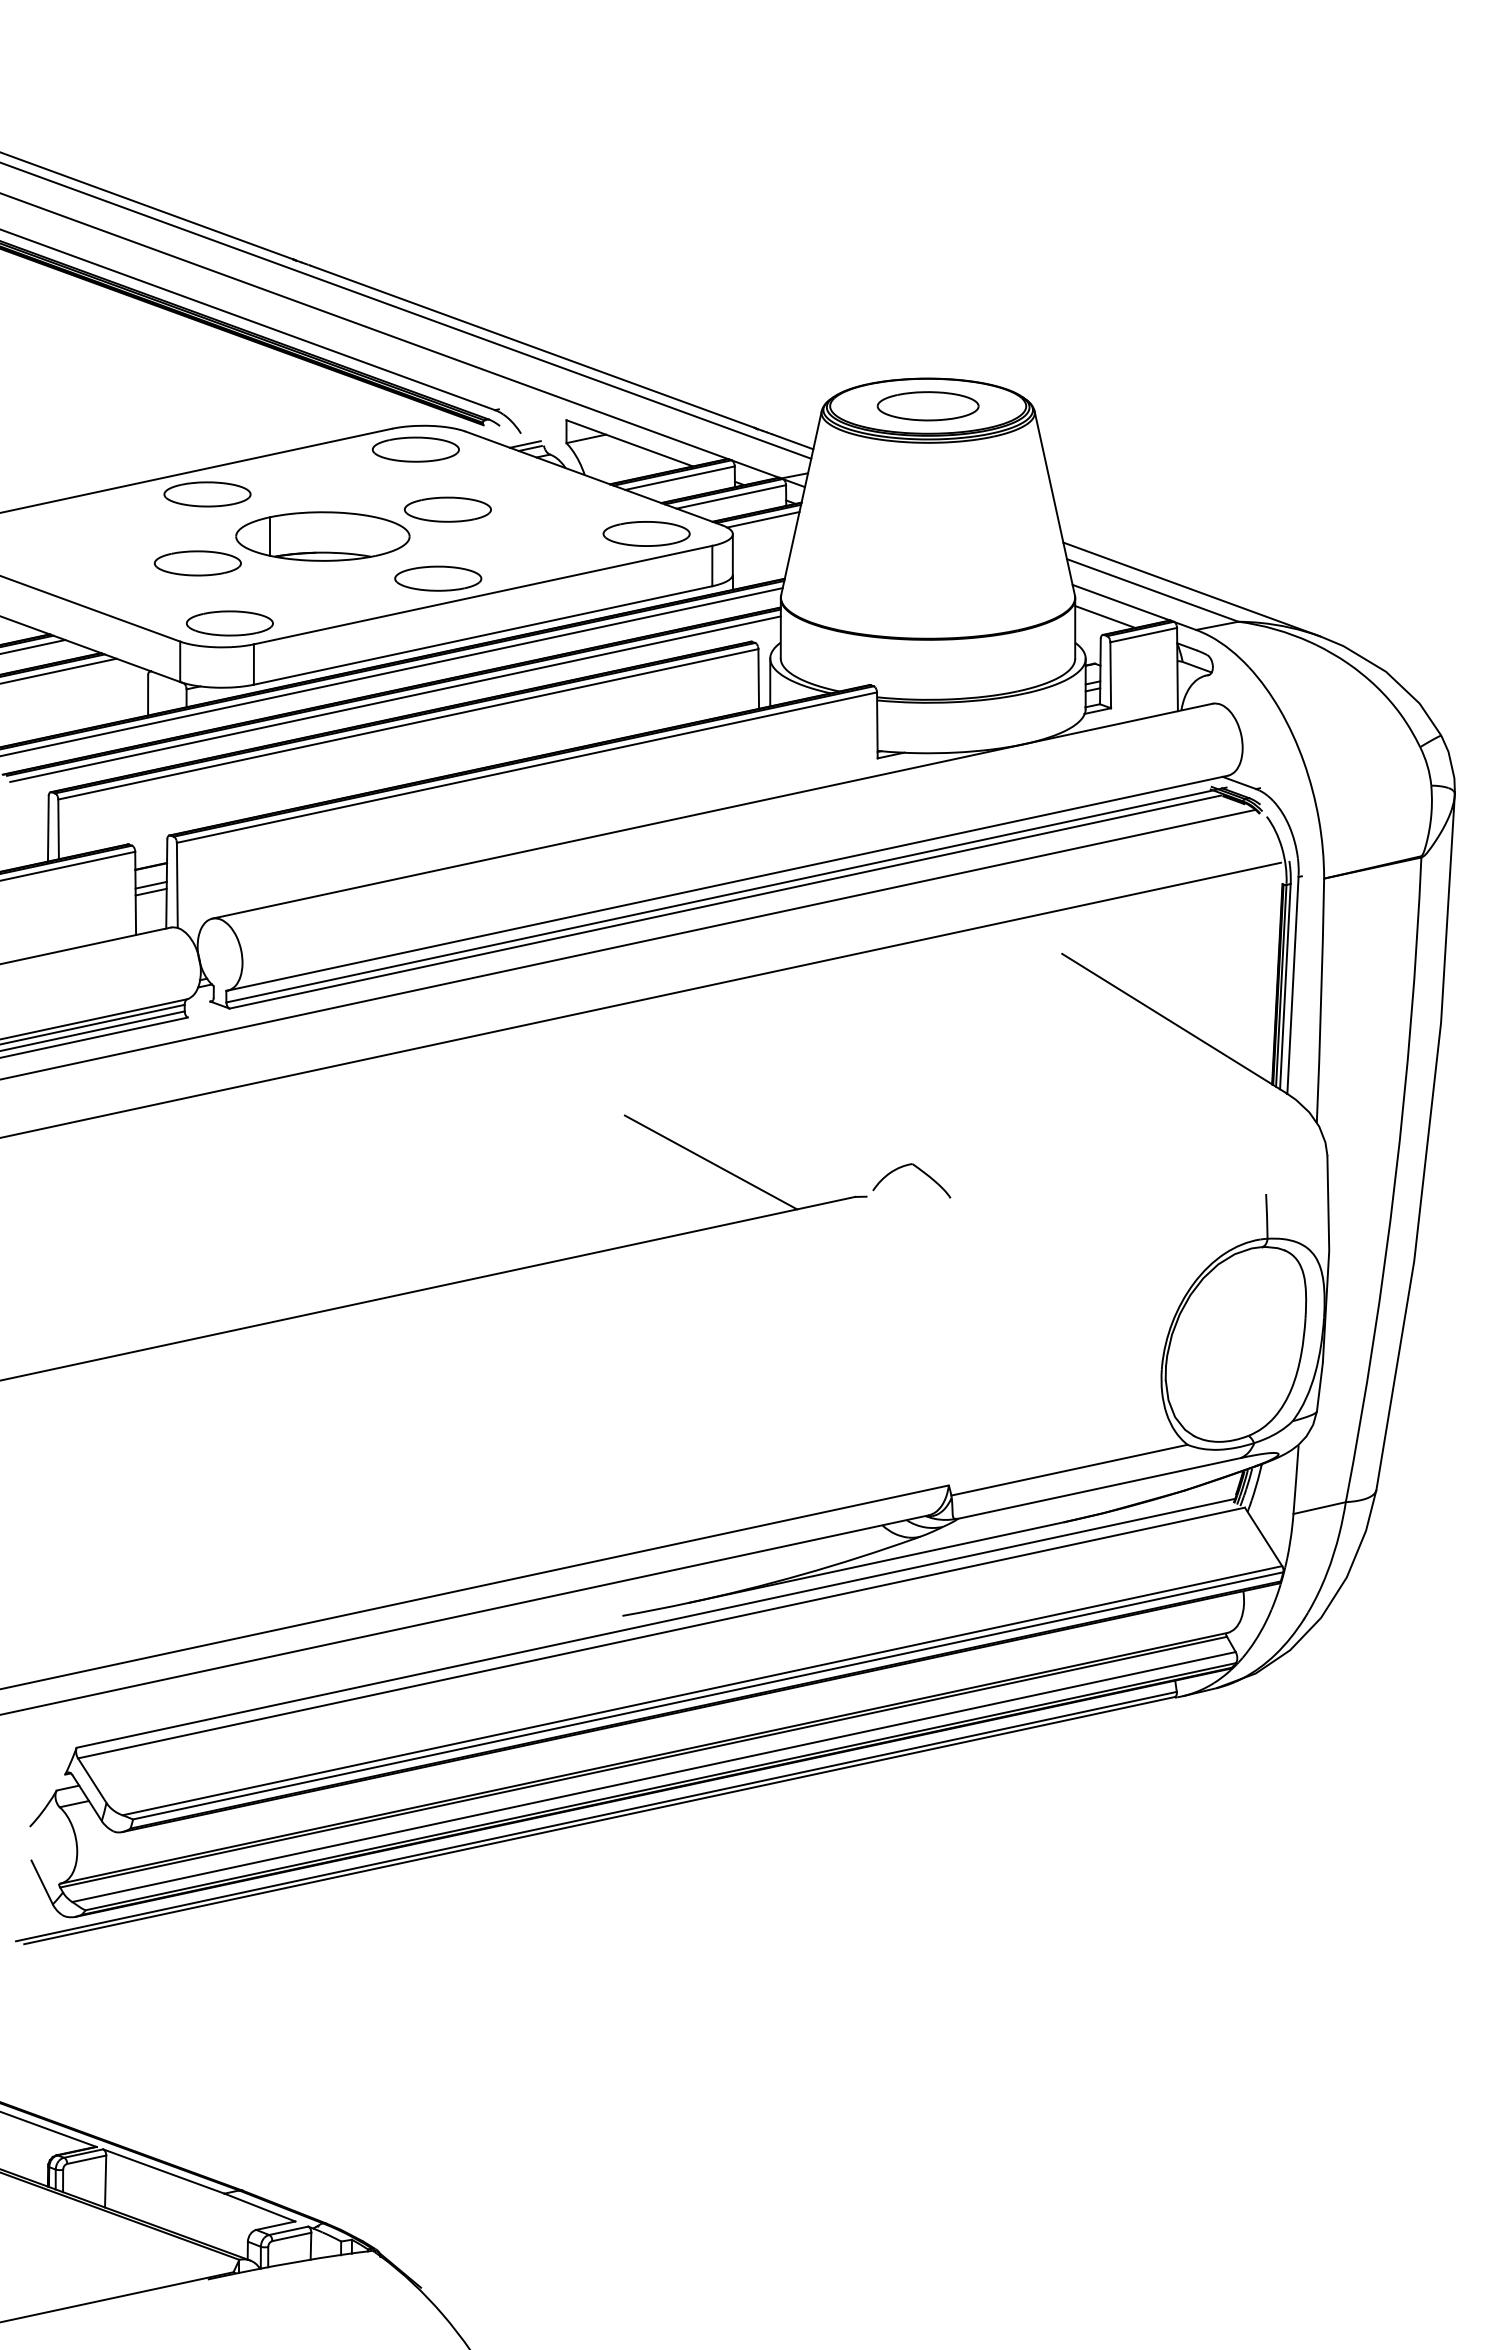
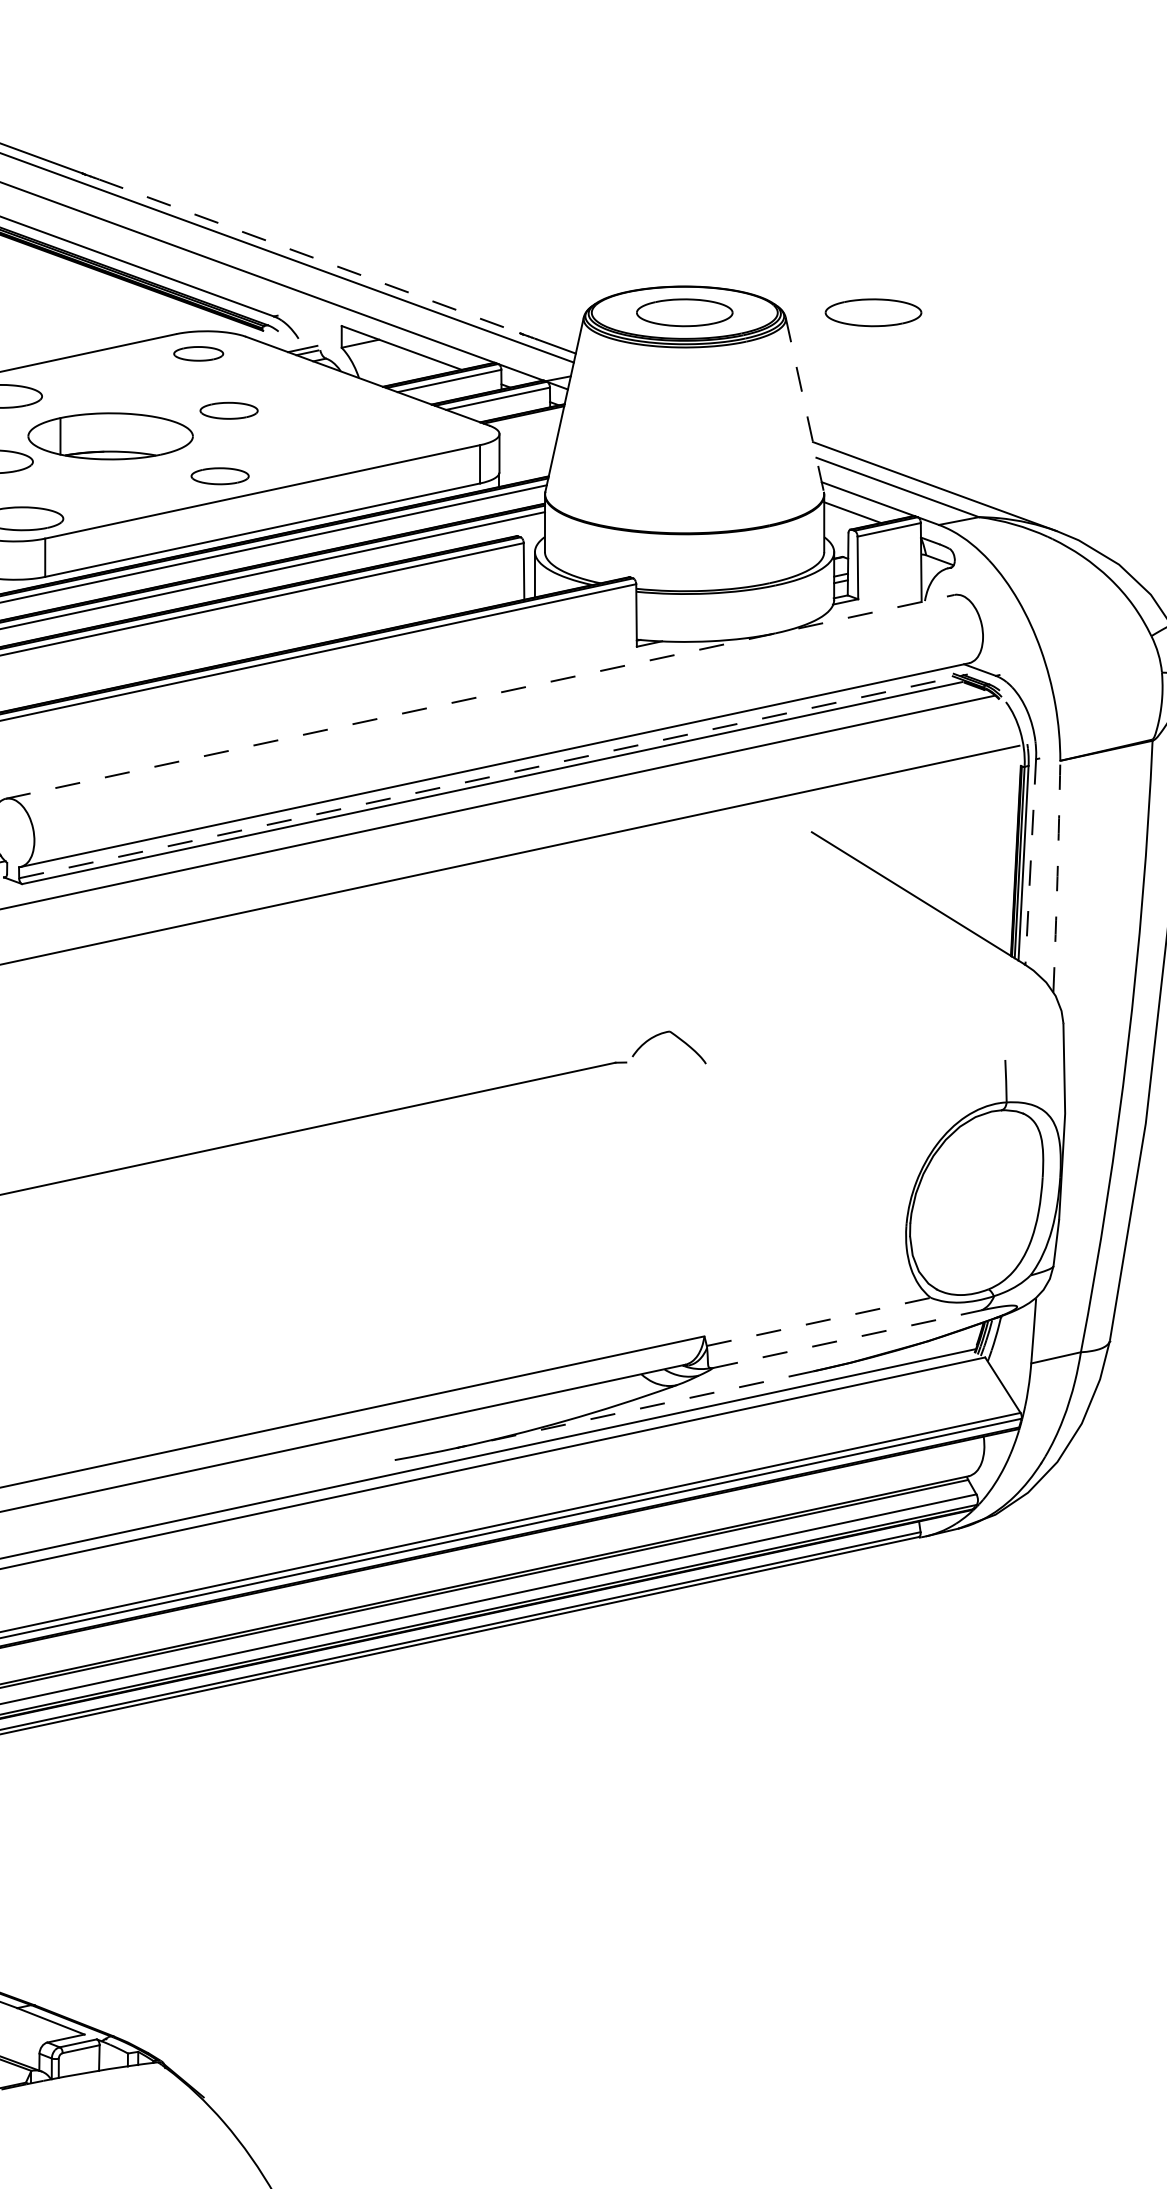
line: (533, 347) -> (310, 257), solid -> dashed
part: (1126, 406) -> (872, 313), added
part: (415, 449) -> (198, 353), size x0.6
line: (1054, 503) -> (804, 405), solid -> dashed
part: (447, 509) -> (228, 410), size x0.7
line: (763, 519) -> (528, 420), removed
part: (646, 533) -> (417, 433), removed
part: (438, 578) -> (220, 476), size x0.7
line: (712, 811) -> (480, 697), solid -> dashed
line: (726, 894) -> (493, 775), solid -> dashed
line: (1292, 985) -> (1030, 862), solid -> dashed
arc: (1321, 1000) -> (1057, 876), solid -> dashed
line: (710, 1162) -> (478, 1030), removed
line: (1069, 1470) -> (818, 1322), solid -> dashed
line: (1099, 1488) -> (847, 1339), solid -> dashed
line: (876, 1562) -> (635, 1409), solid -> dashed

